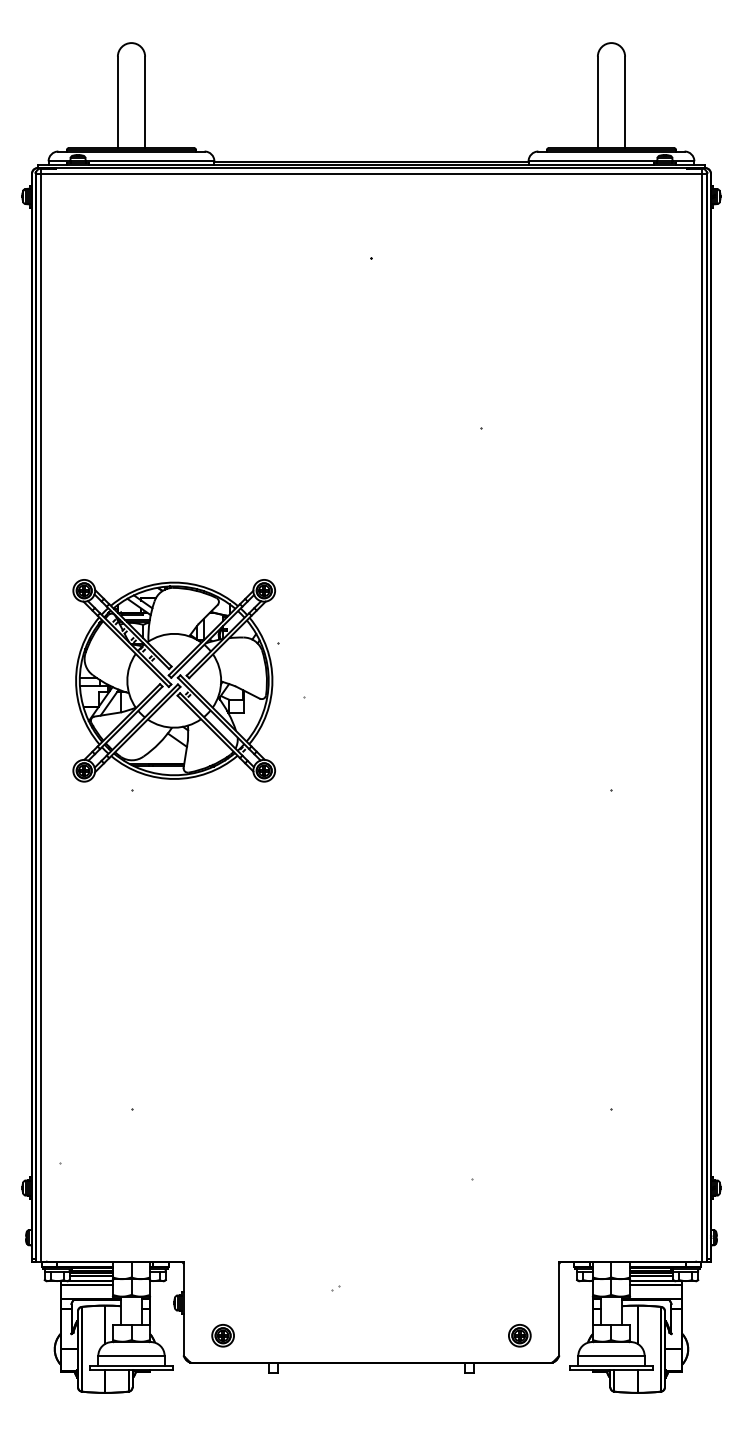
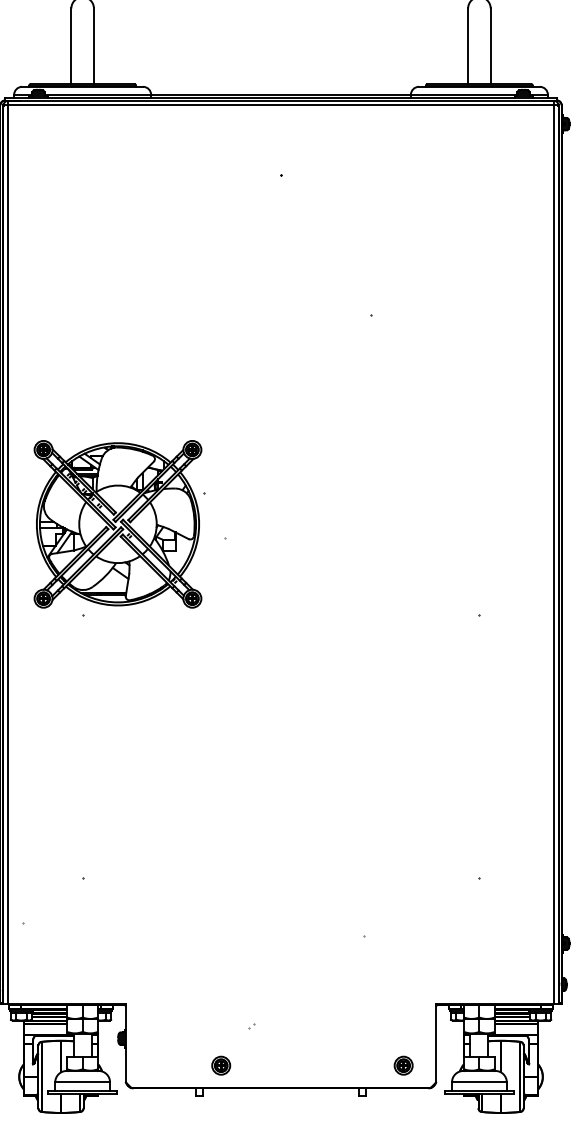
part: (222, 1335) -> (220, 1065), moved

